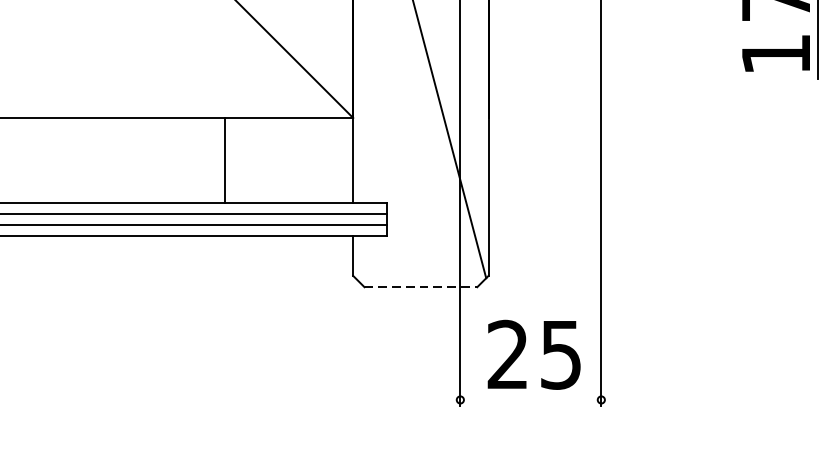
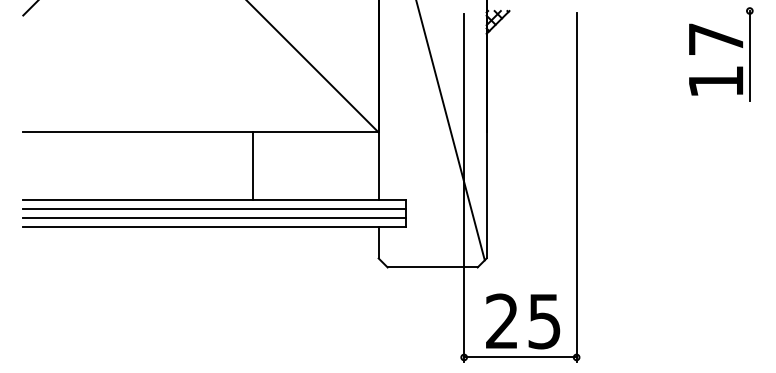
line: (225, 159) -> (252, 165), moved
line: (420, 287) -> (432, 267), dashed -> solid
line: (530, 400) -> (520, 357), added

